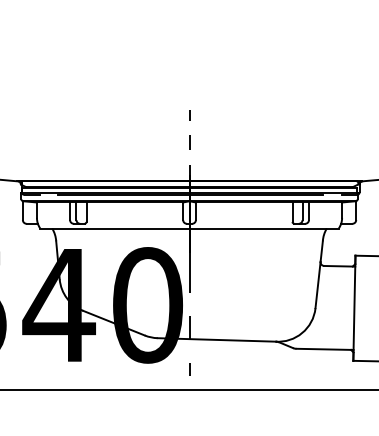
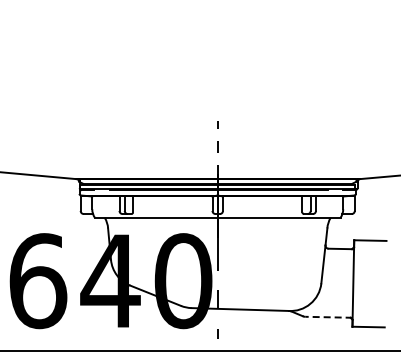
line: (324, 349) -> (328, 317), solid -> dashed

